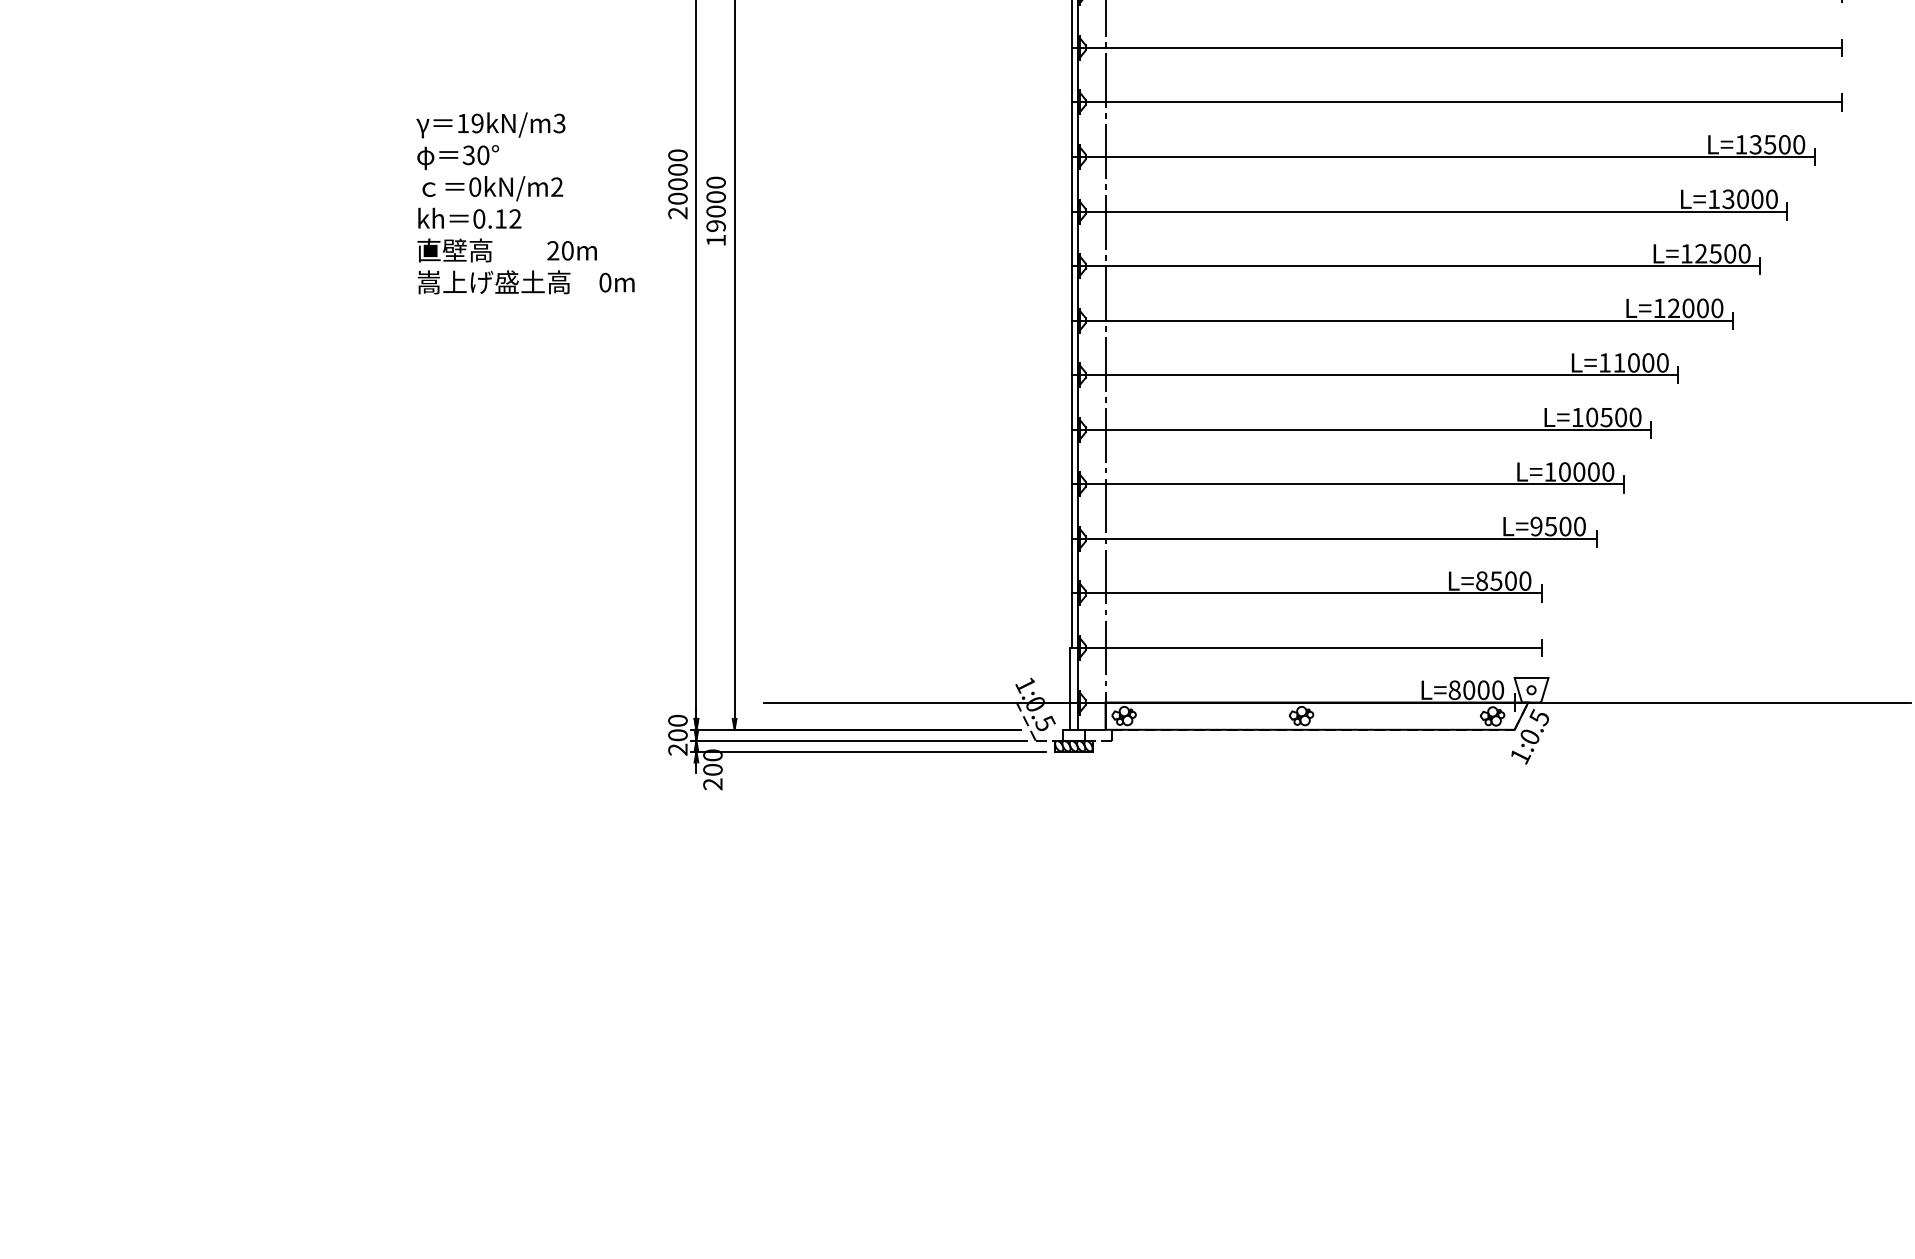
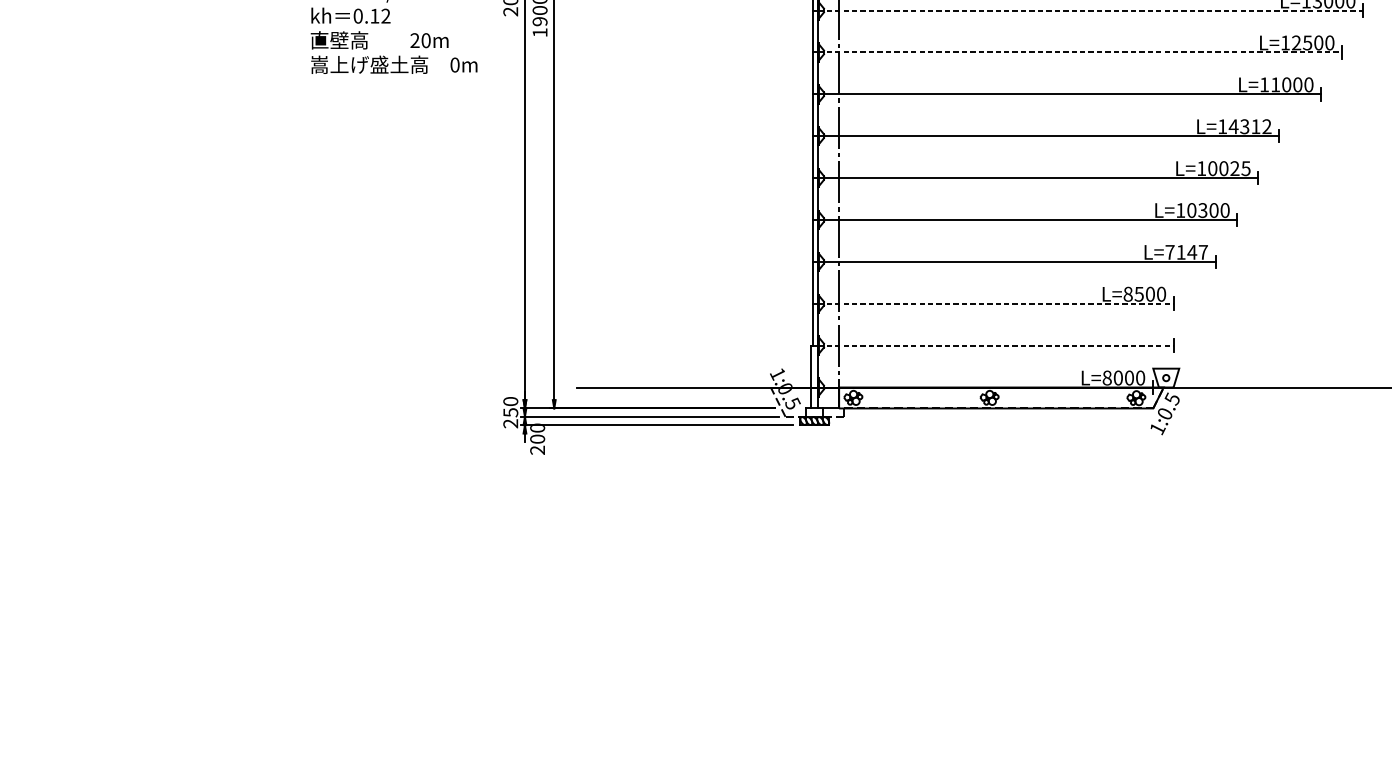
line: (1432, 211) -> (1090, 10), solid -> dashed
line: (1419, 266) -> (1080, 52), solid -> dashed
text: (1673, 307) -> (1275, 84), L=12000 -> L=11000
text: (1640, 362) -> (1249, 126), L=11000 -> L=14312
text: (1620, 417) -> (1234, 168), L=10500 -> L=10025
text: (1579, 471) -> (1203, 210), L=10000 -> L=10300
text: (1557, 526) -> (1186, 252), L=9500 -> L=7147
line: (1310, 593) -> (996, 303), solid -> dashed
line: (1310, 647) -> (996, 345), solid -> dashed
text: (677, 735) -> (510, 412), 200 -> 250

